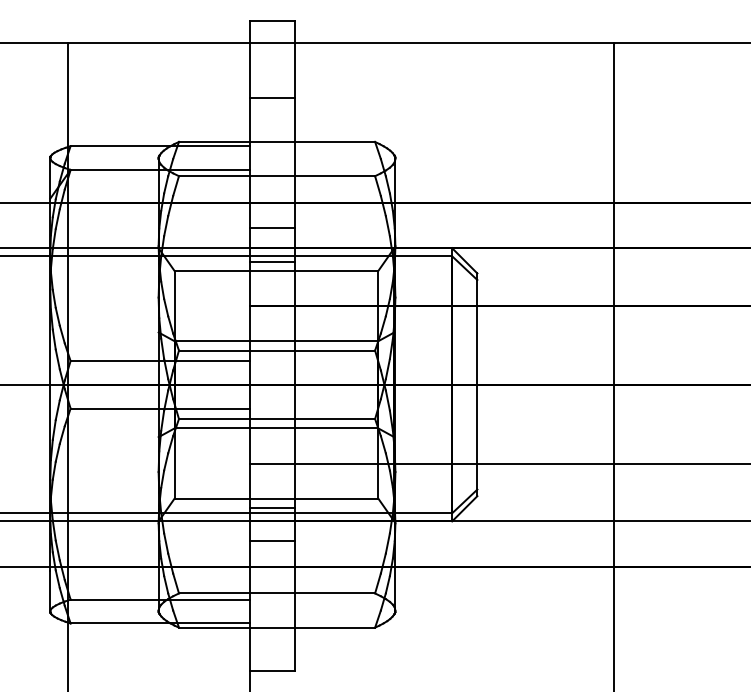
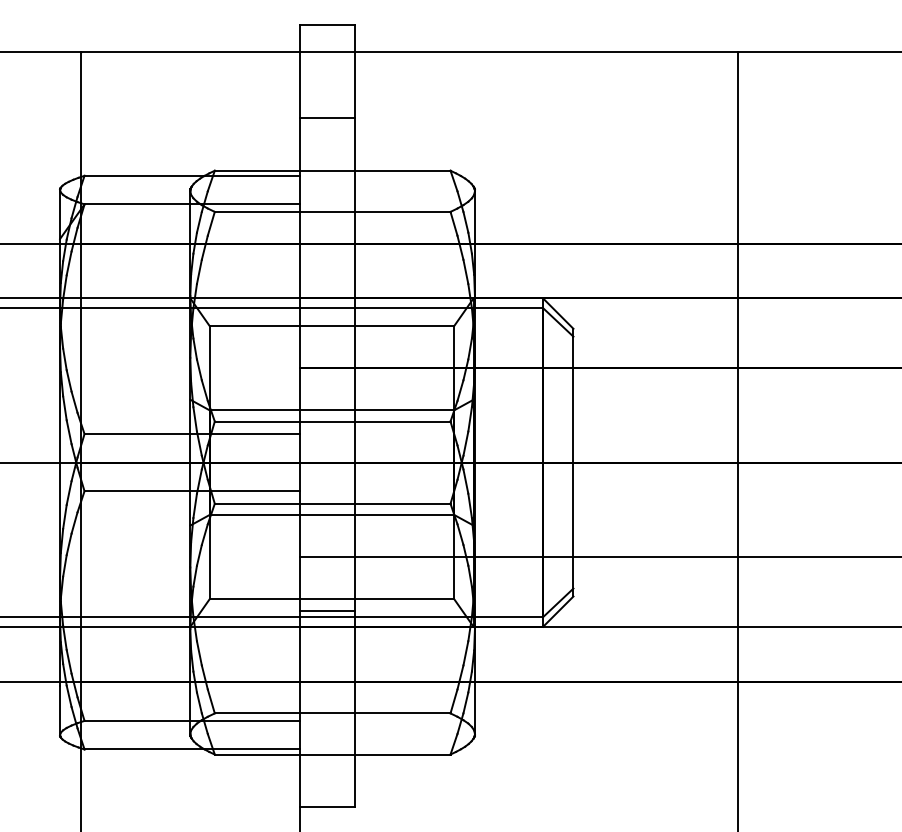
line: (271, 228) -> (326, 274), removed
line: (271, 261) -> (326, 314), removed
line: (271, 541) -> (326, 650), removed

